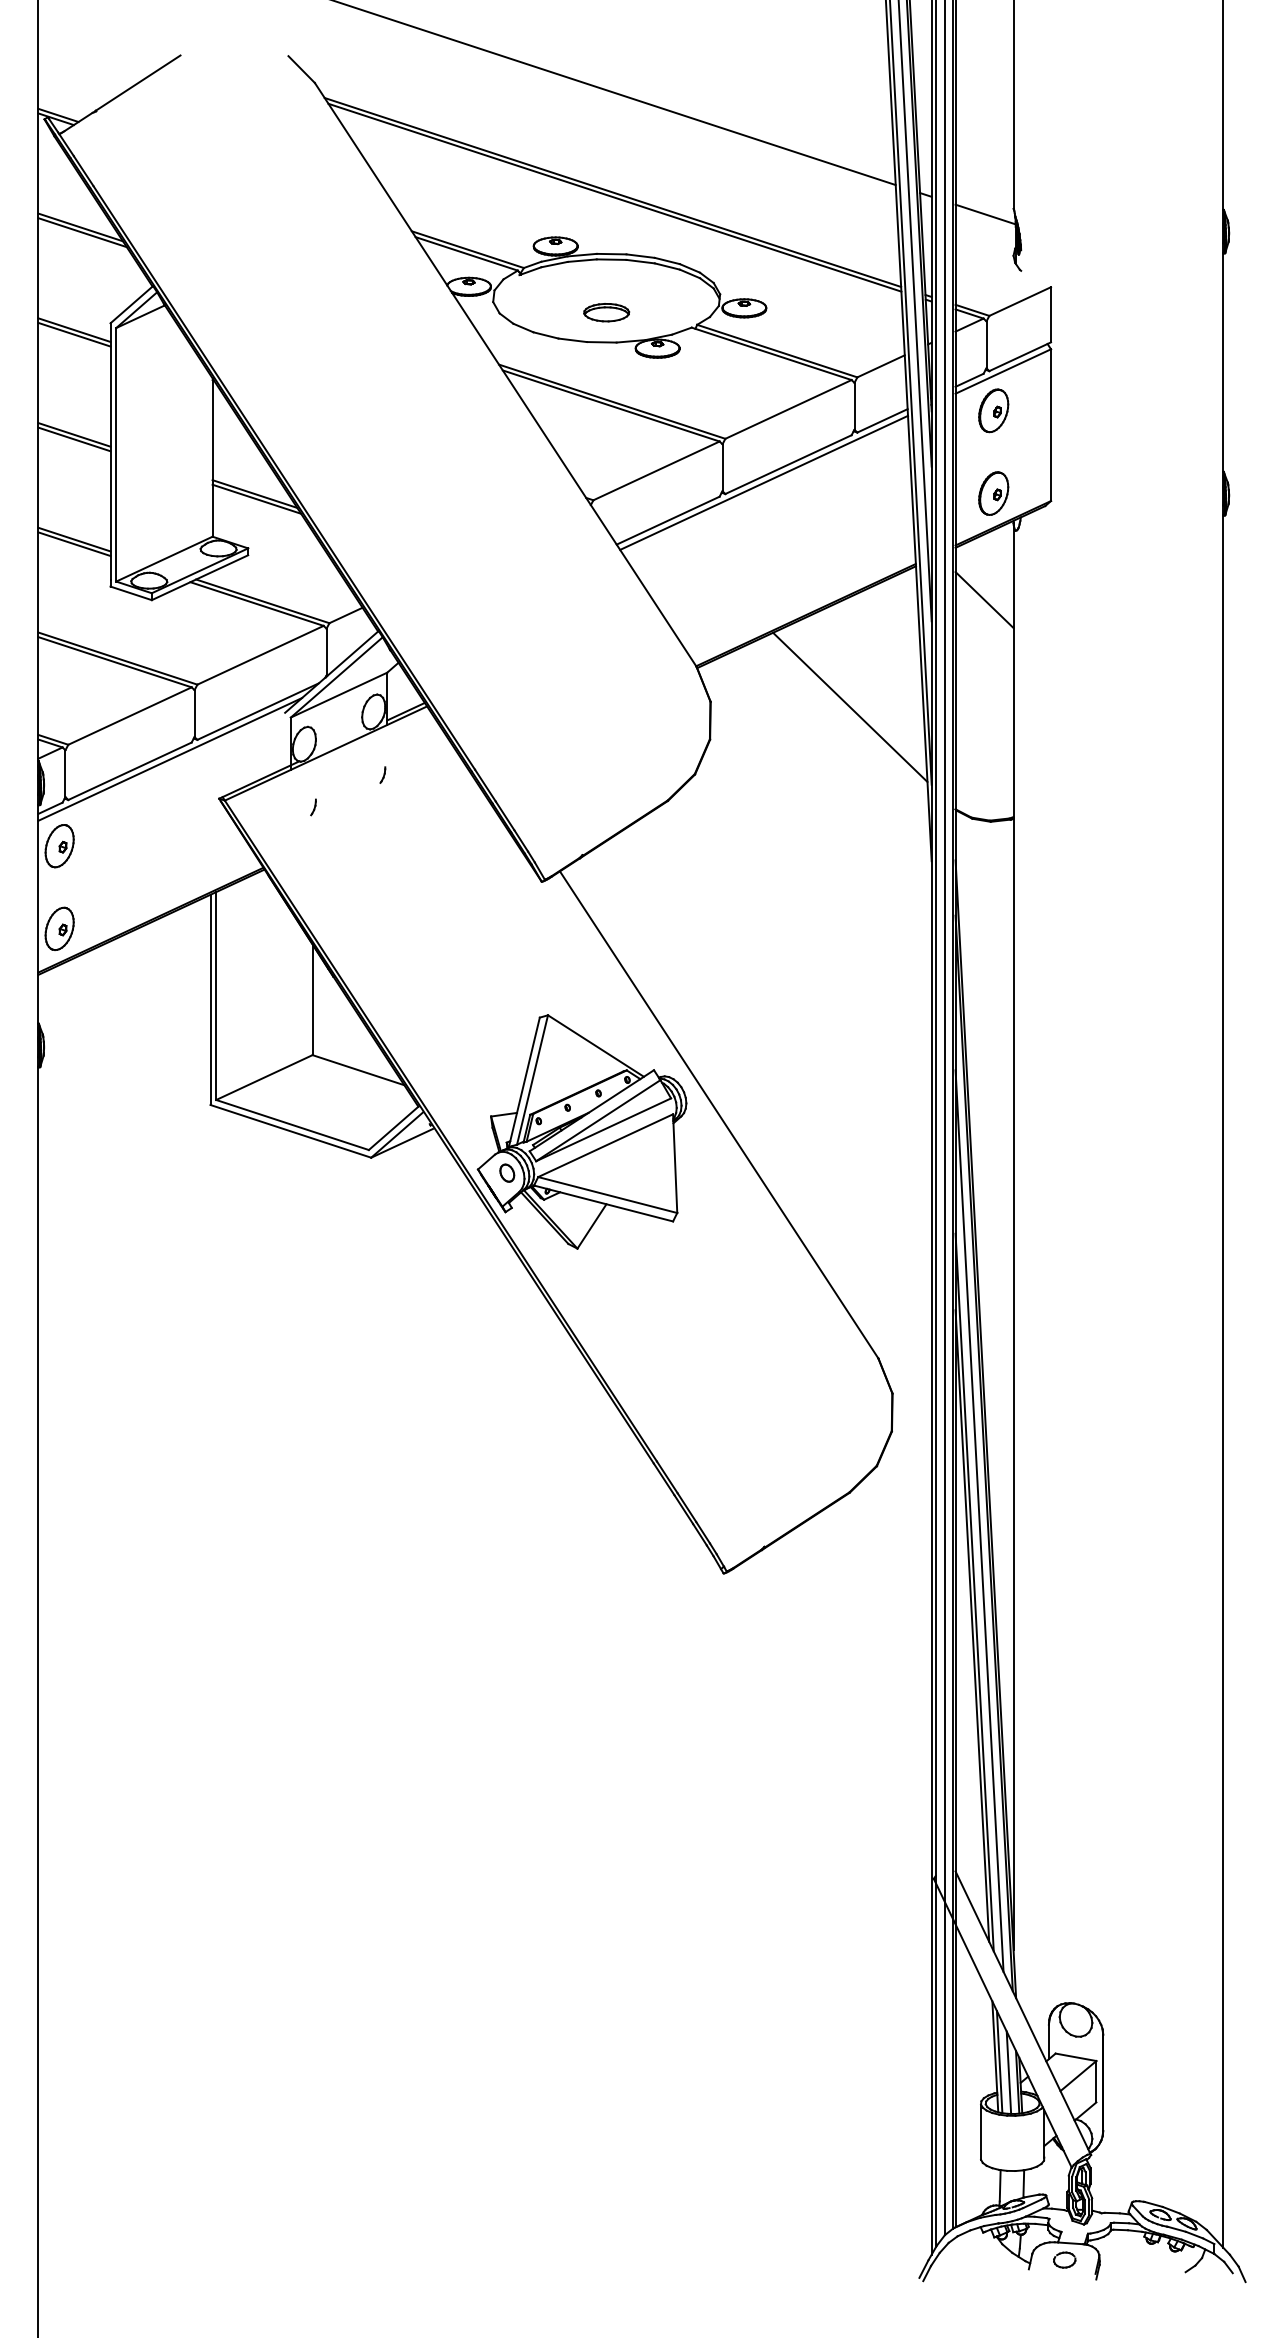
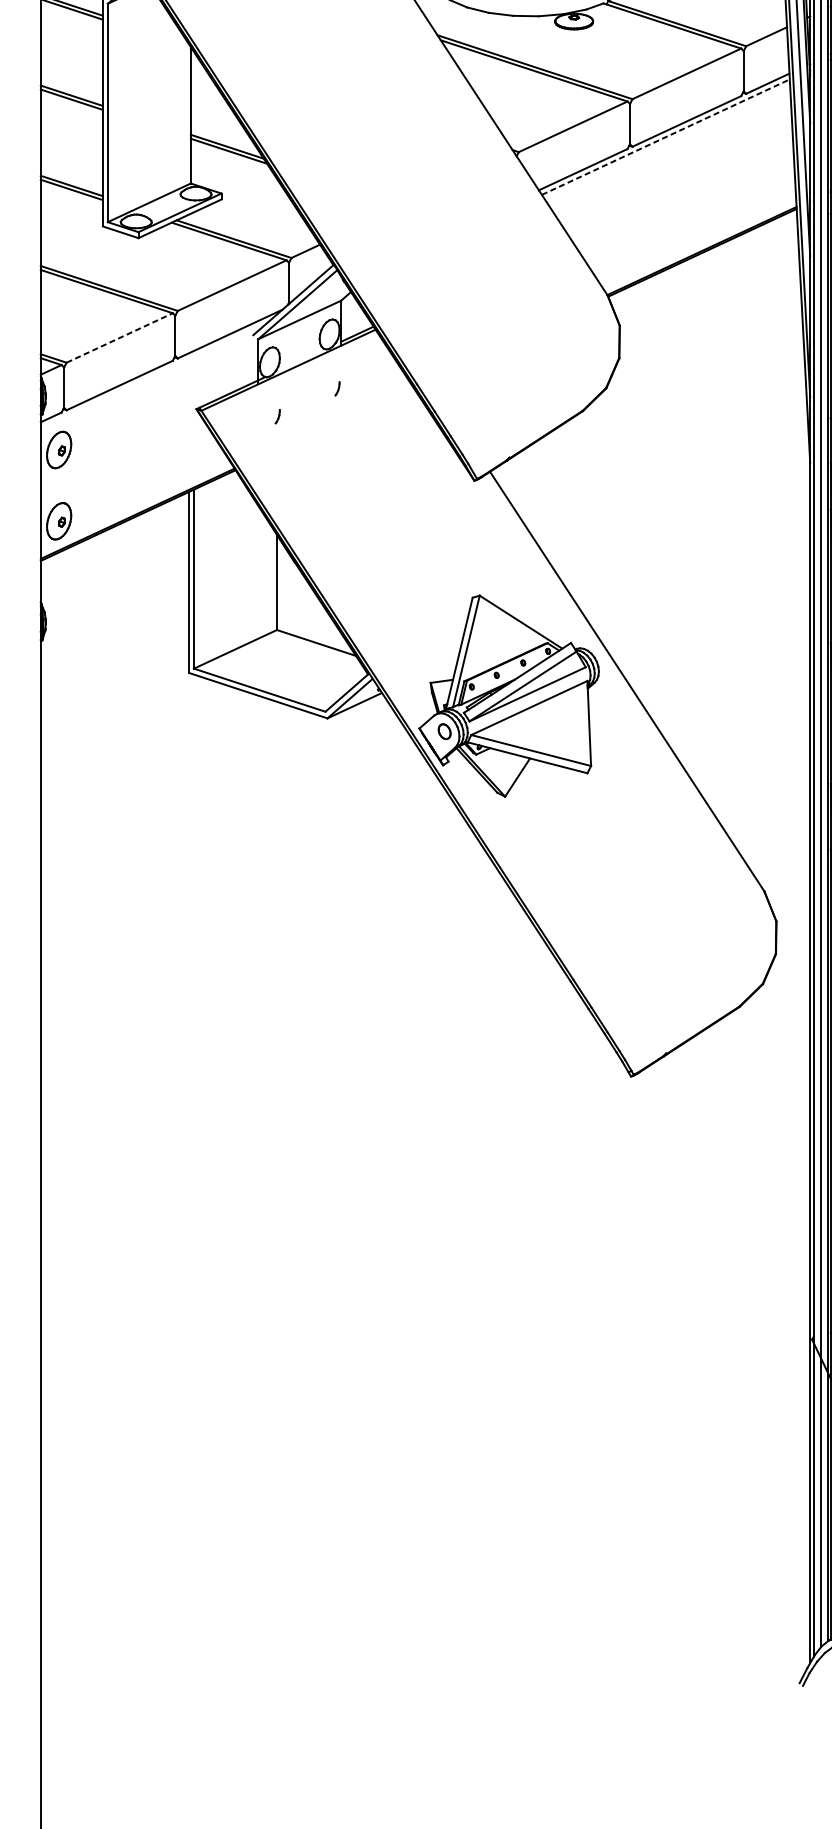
line: (764, 482) -> (666, 136), solid -> dashed
line: (850, 706) -> (740, 329), removed
line: (130, 715) -> (120, 337), solid -> dashed
line: (170, 759) -> (154, 375), removed

